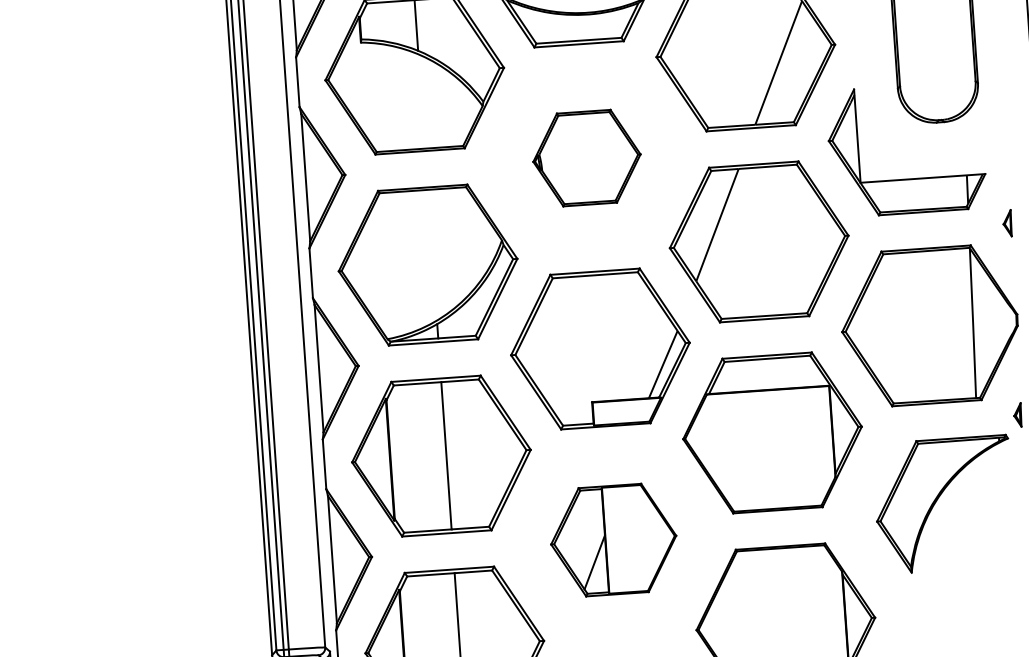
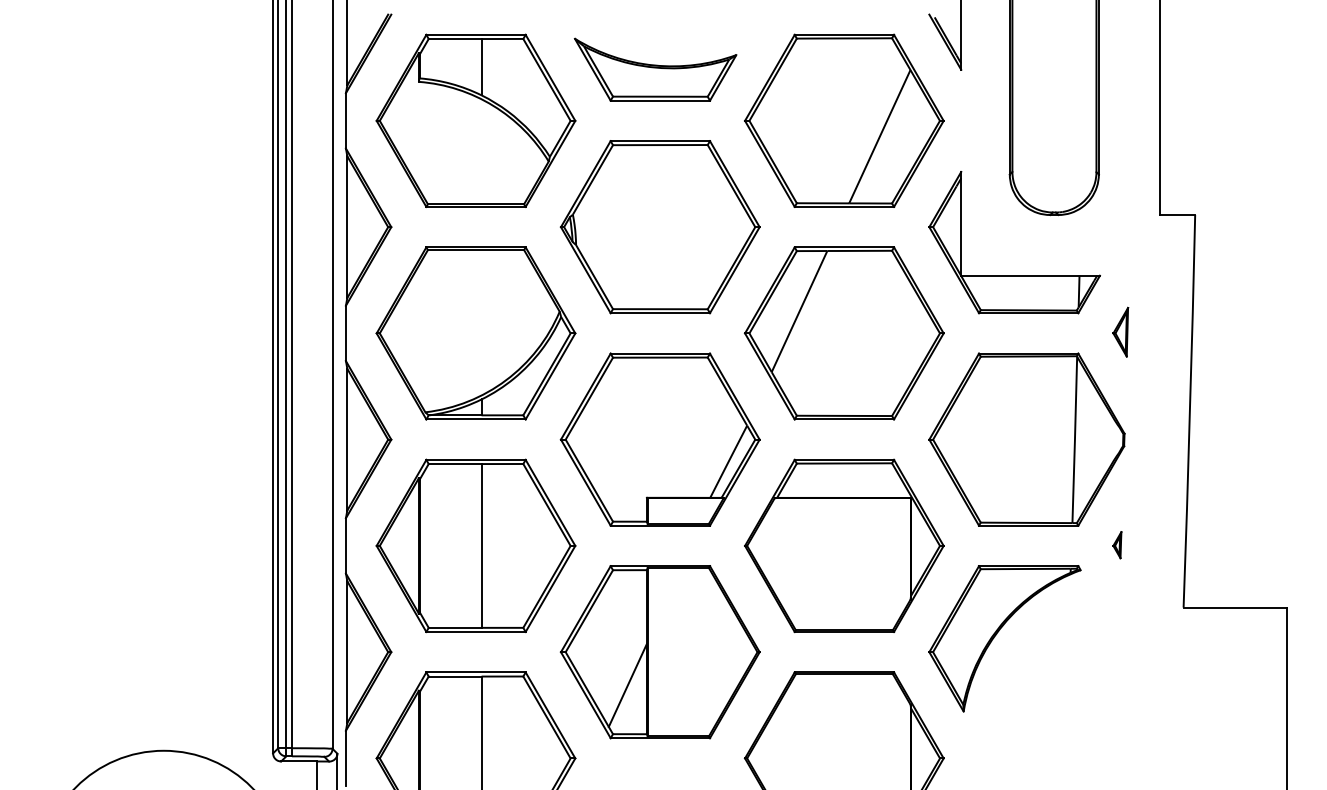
part: (586, 158) -> (659, 227), size x1.67
part: (1007, 222) -> (1120, 331), size x1.67
part: (937, 501) -> (997, 634), moved
part: (613, 540) -> (659, 652), size x1.43

